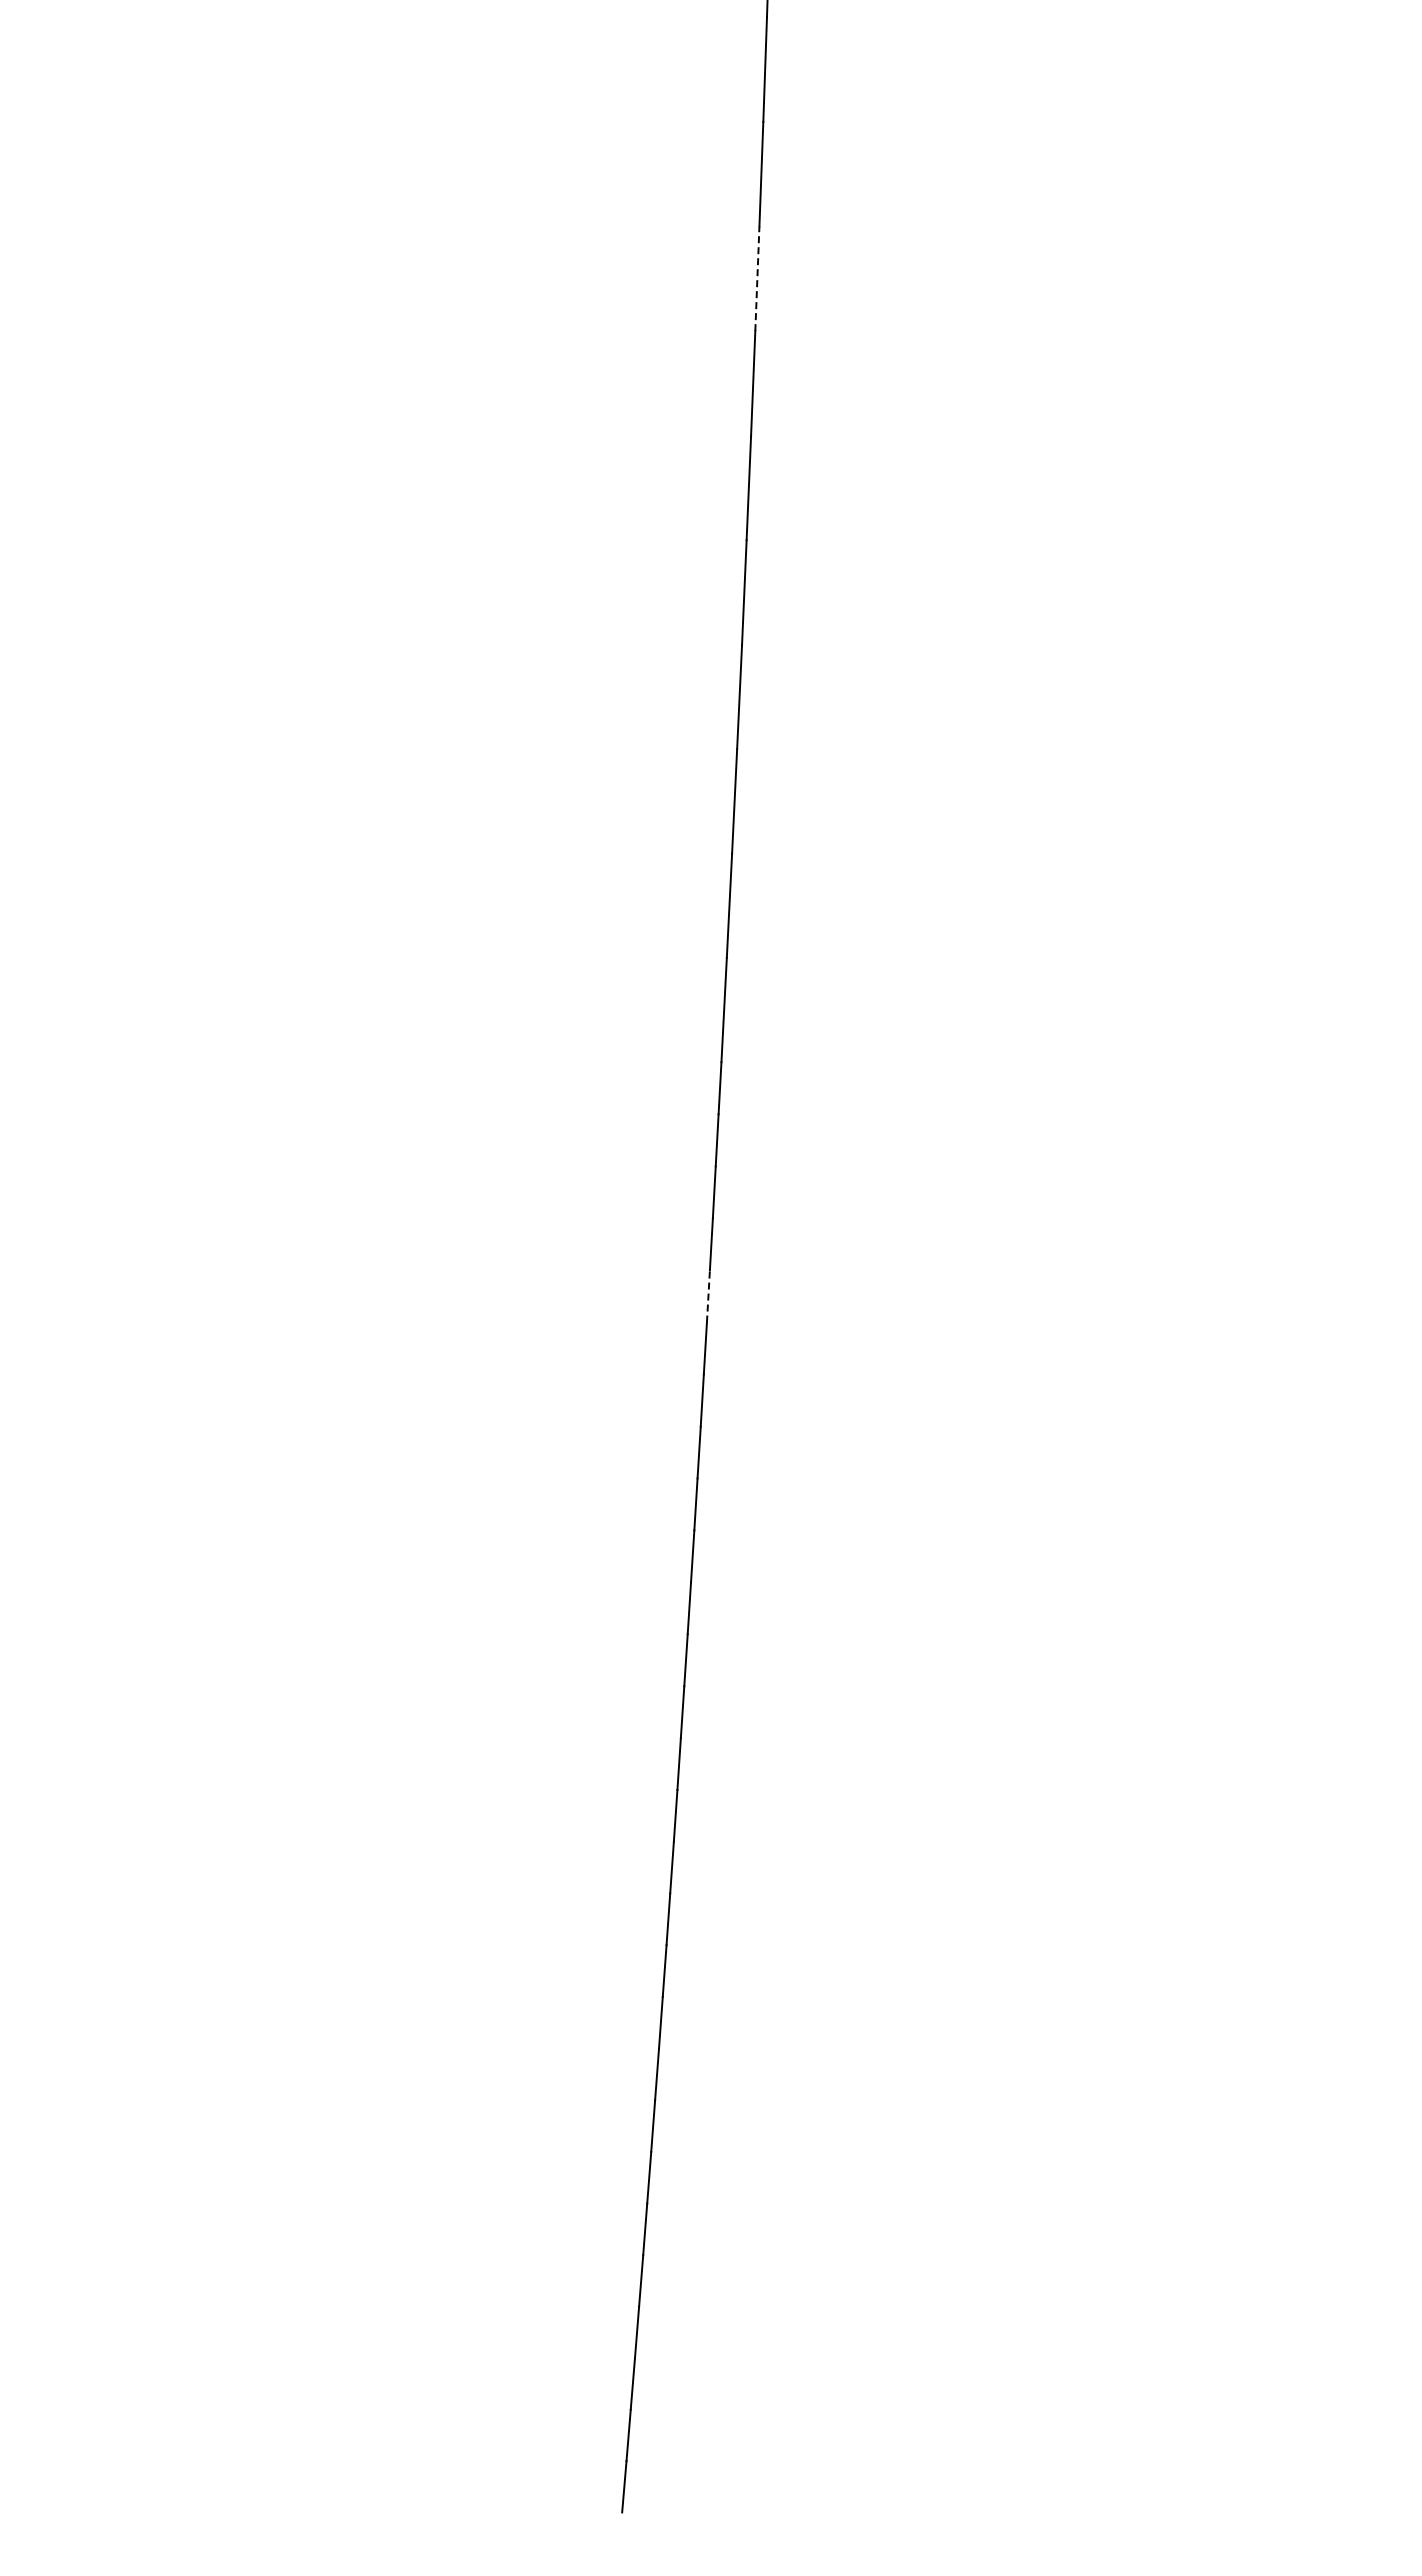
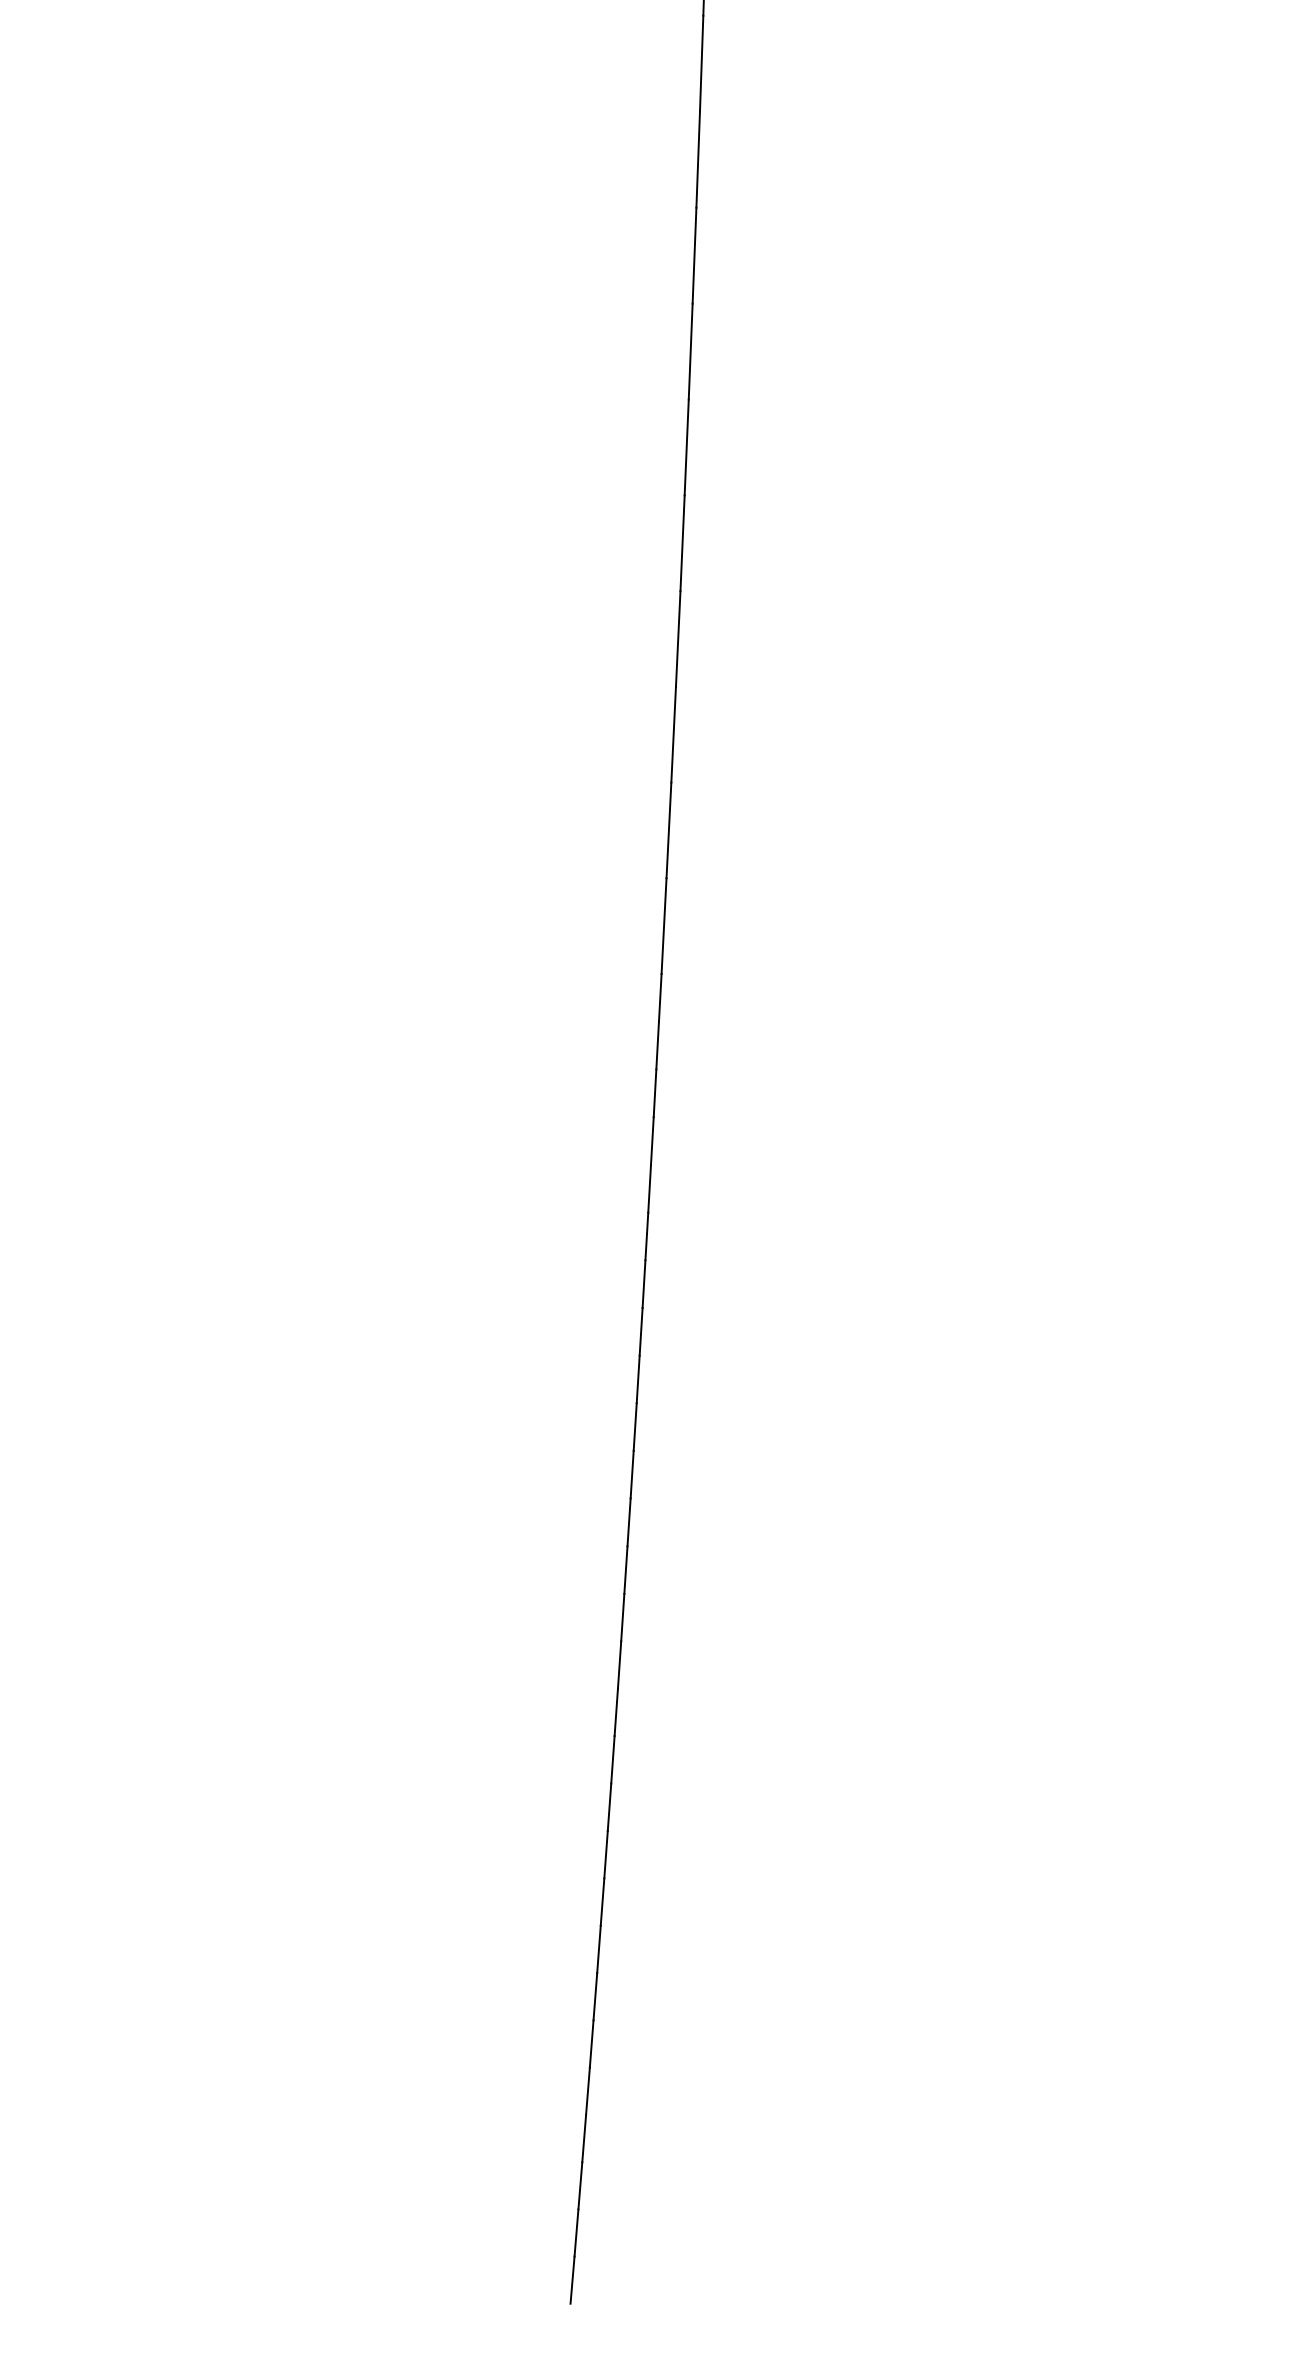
line: (757, 278) -> (694, 255), dashed -> solid
line: (708, 1296) -> (649, 1188), dashed -> solid

